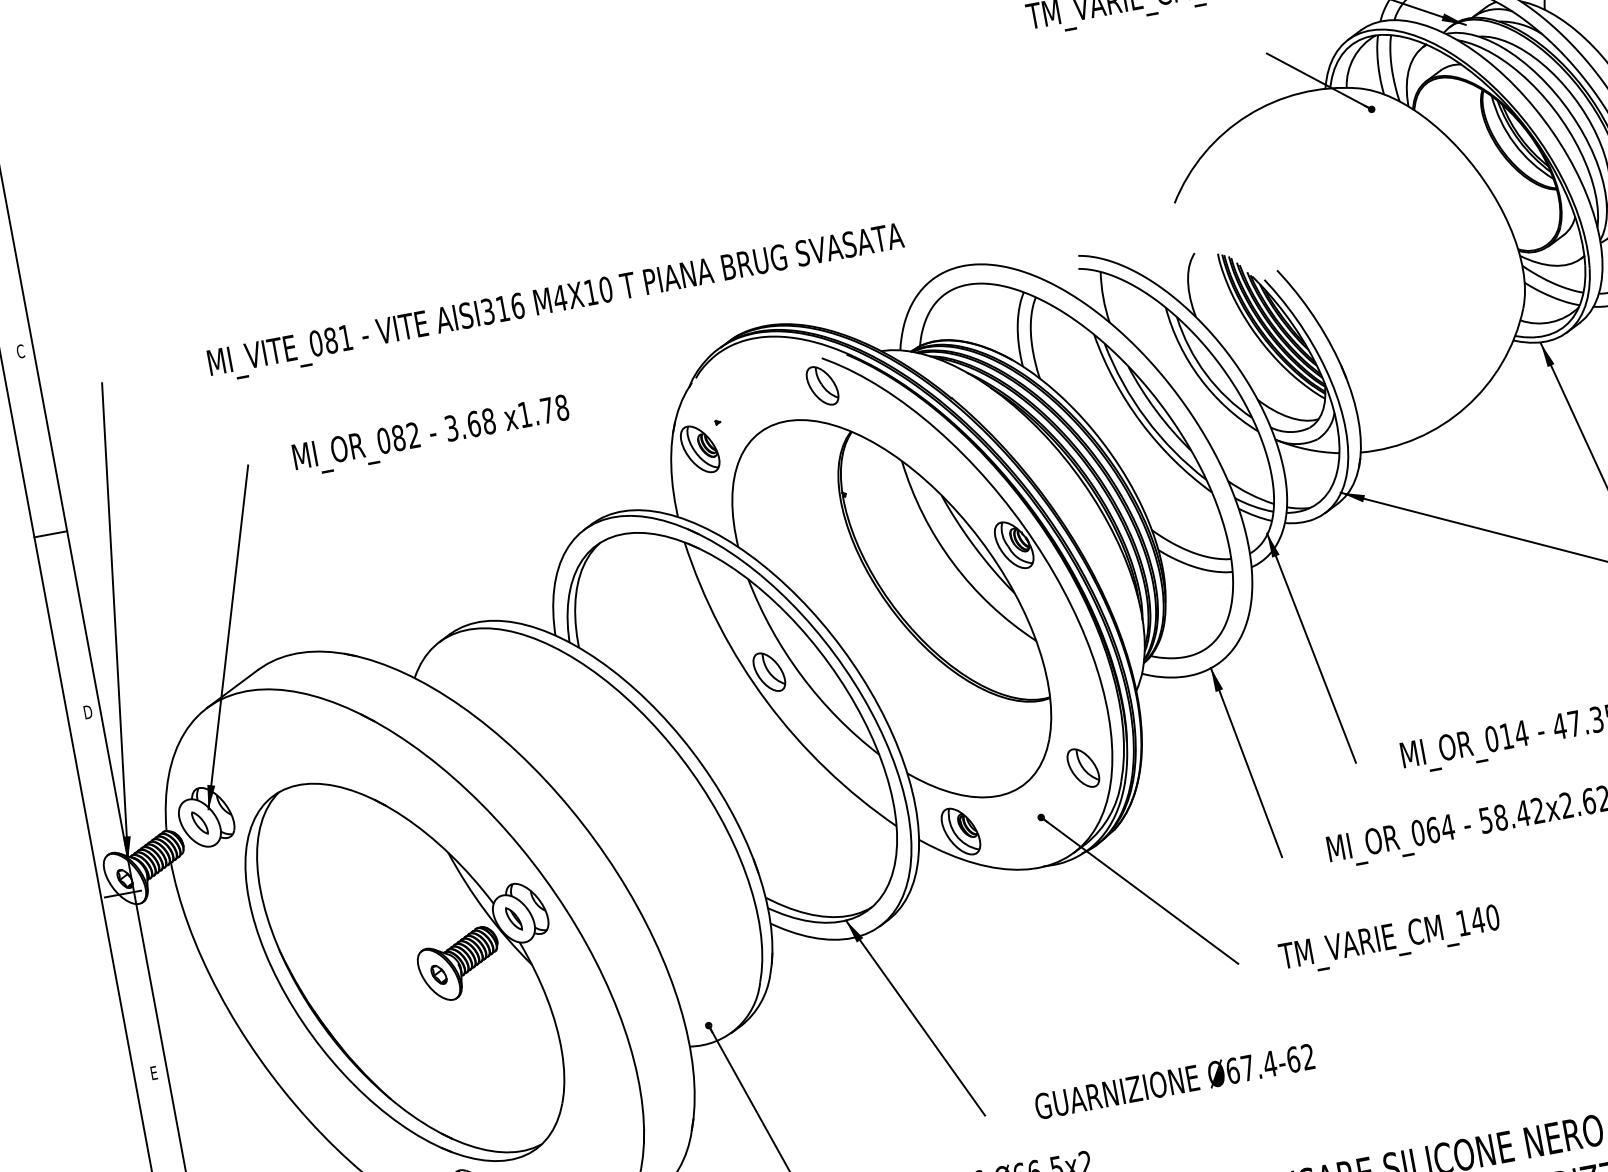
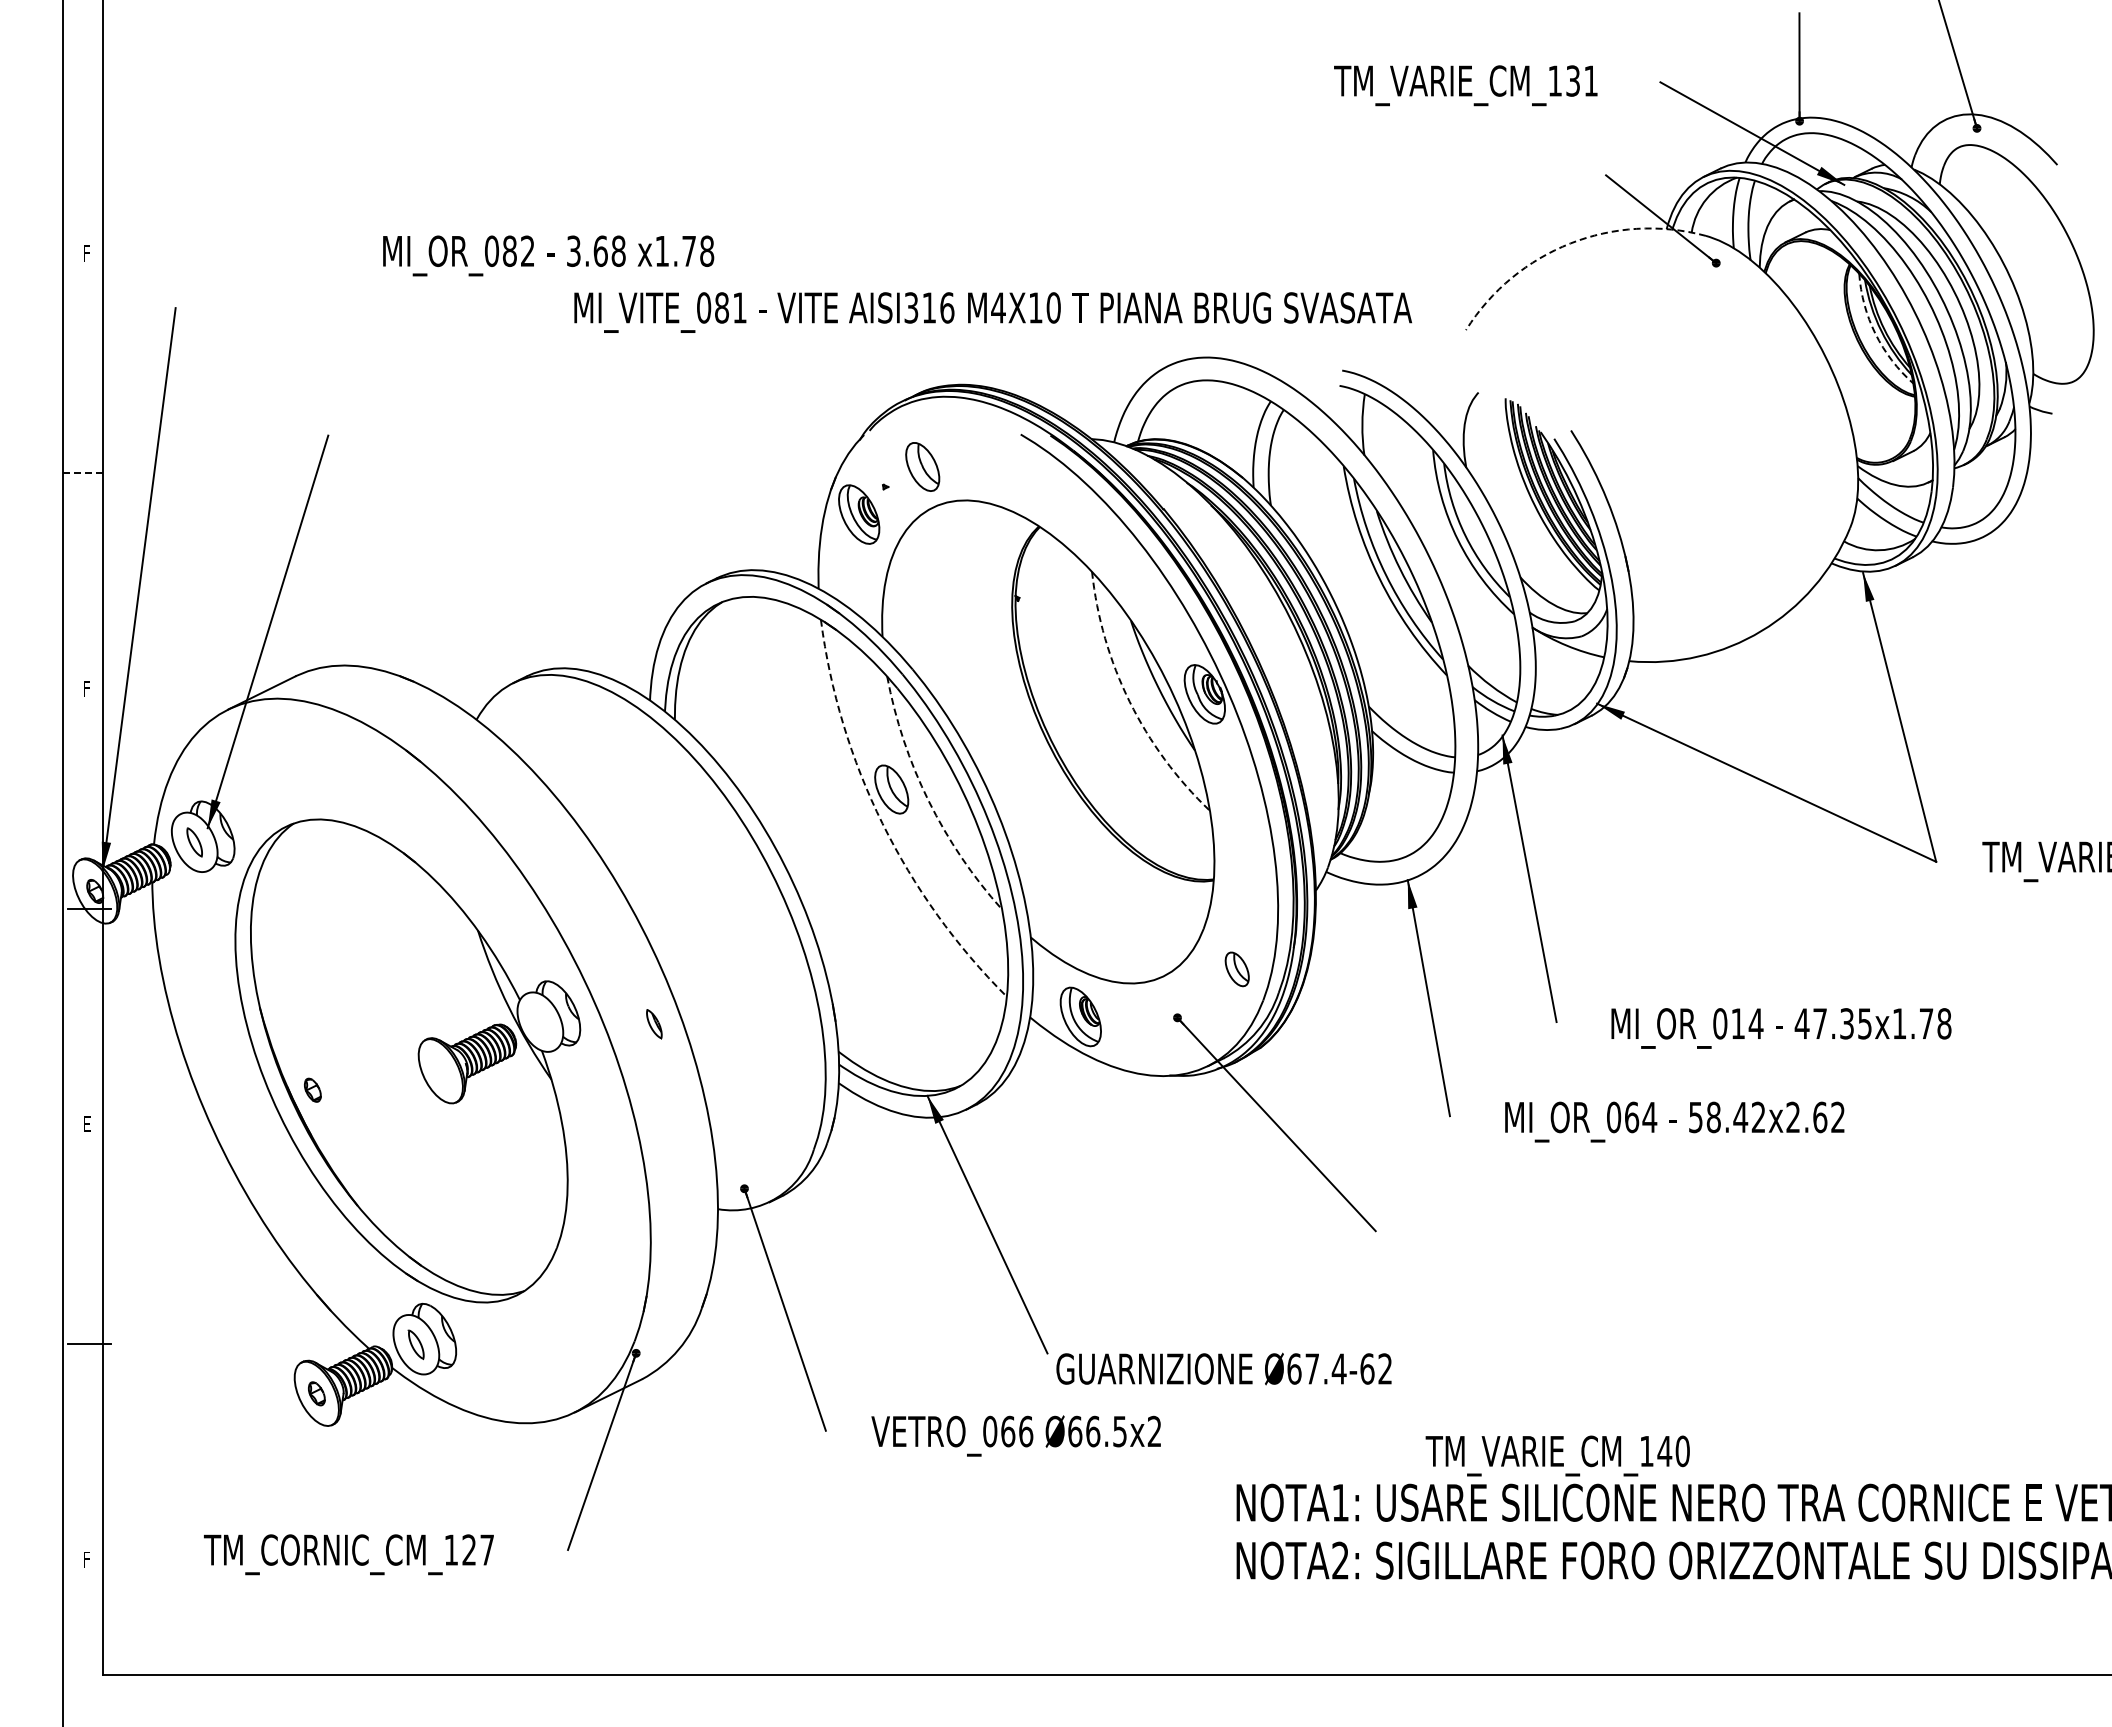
arc: (1247, 115) -> (1570, 243), solid -> dashed
arc: (1514, 143) -> (1875, 333), solid -> dashed
text: (556, 302) -> (993, 312), moved
text: (20, 351) -> (87, 253), C -> F
part: (822, 385) -> (922, 466), moved
text: (431, 435) -> (548, 255), moved
line: (51, 534) -> (83, 473), solid -> dashed
arc: (952, 562) -> (1129, 701), solid -> dashed
arc: (801, 675) -> (928, 800), solid -> dashed
arc: (766, 701) -> (882, 823), solid -> dashed
text: (87, 711) -> (87, 688), D -> F
part: (1082, 768) -> (1236, 969), size x0.7
part: (514, 919) -> (654, 1024), moved
text: (1389, 940) -> (1557, 1455), moved
part: (438, 974) -> (312, 1089), moved
text: (1174, 1081) -> (1223, 1368), moved

